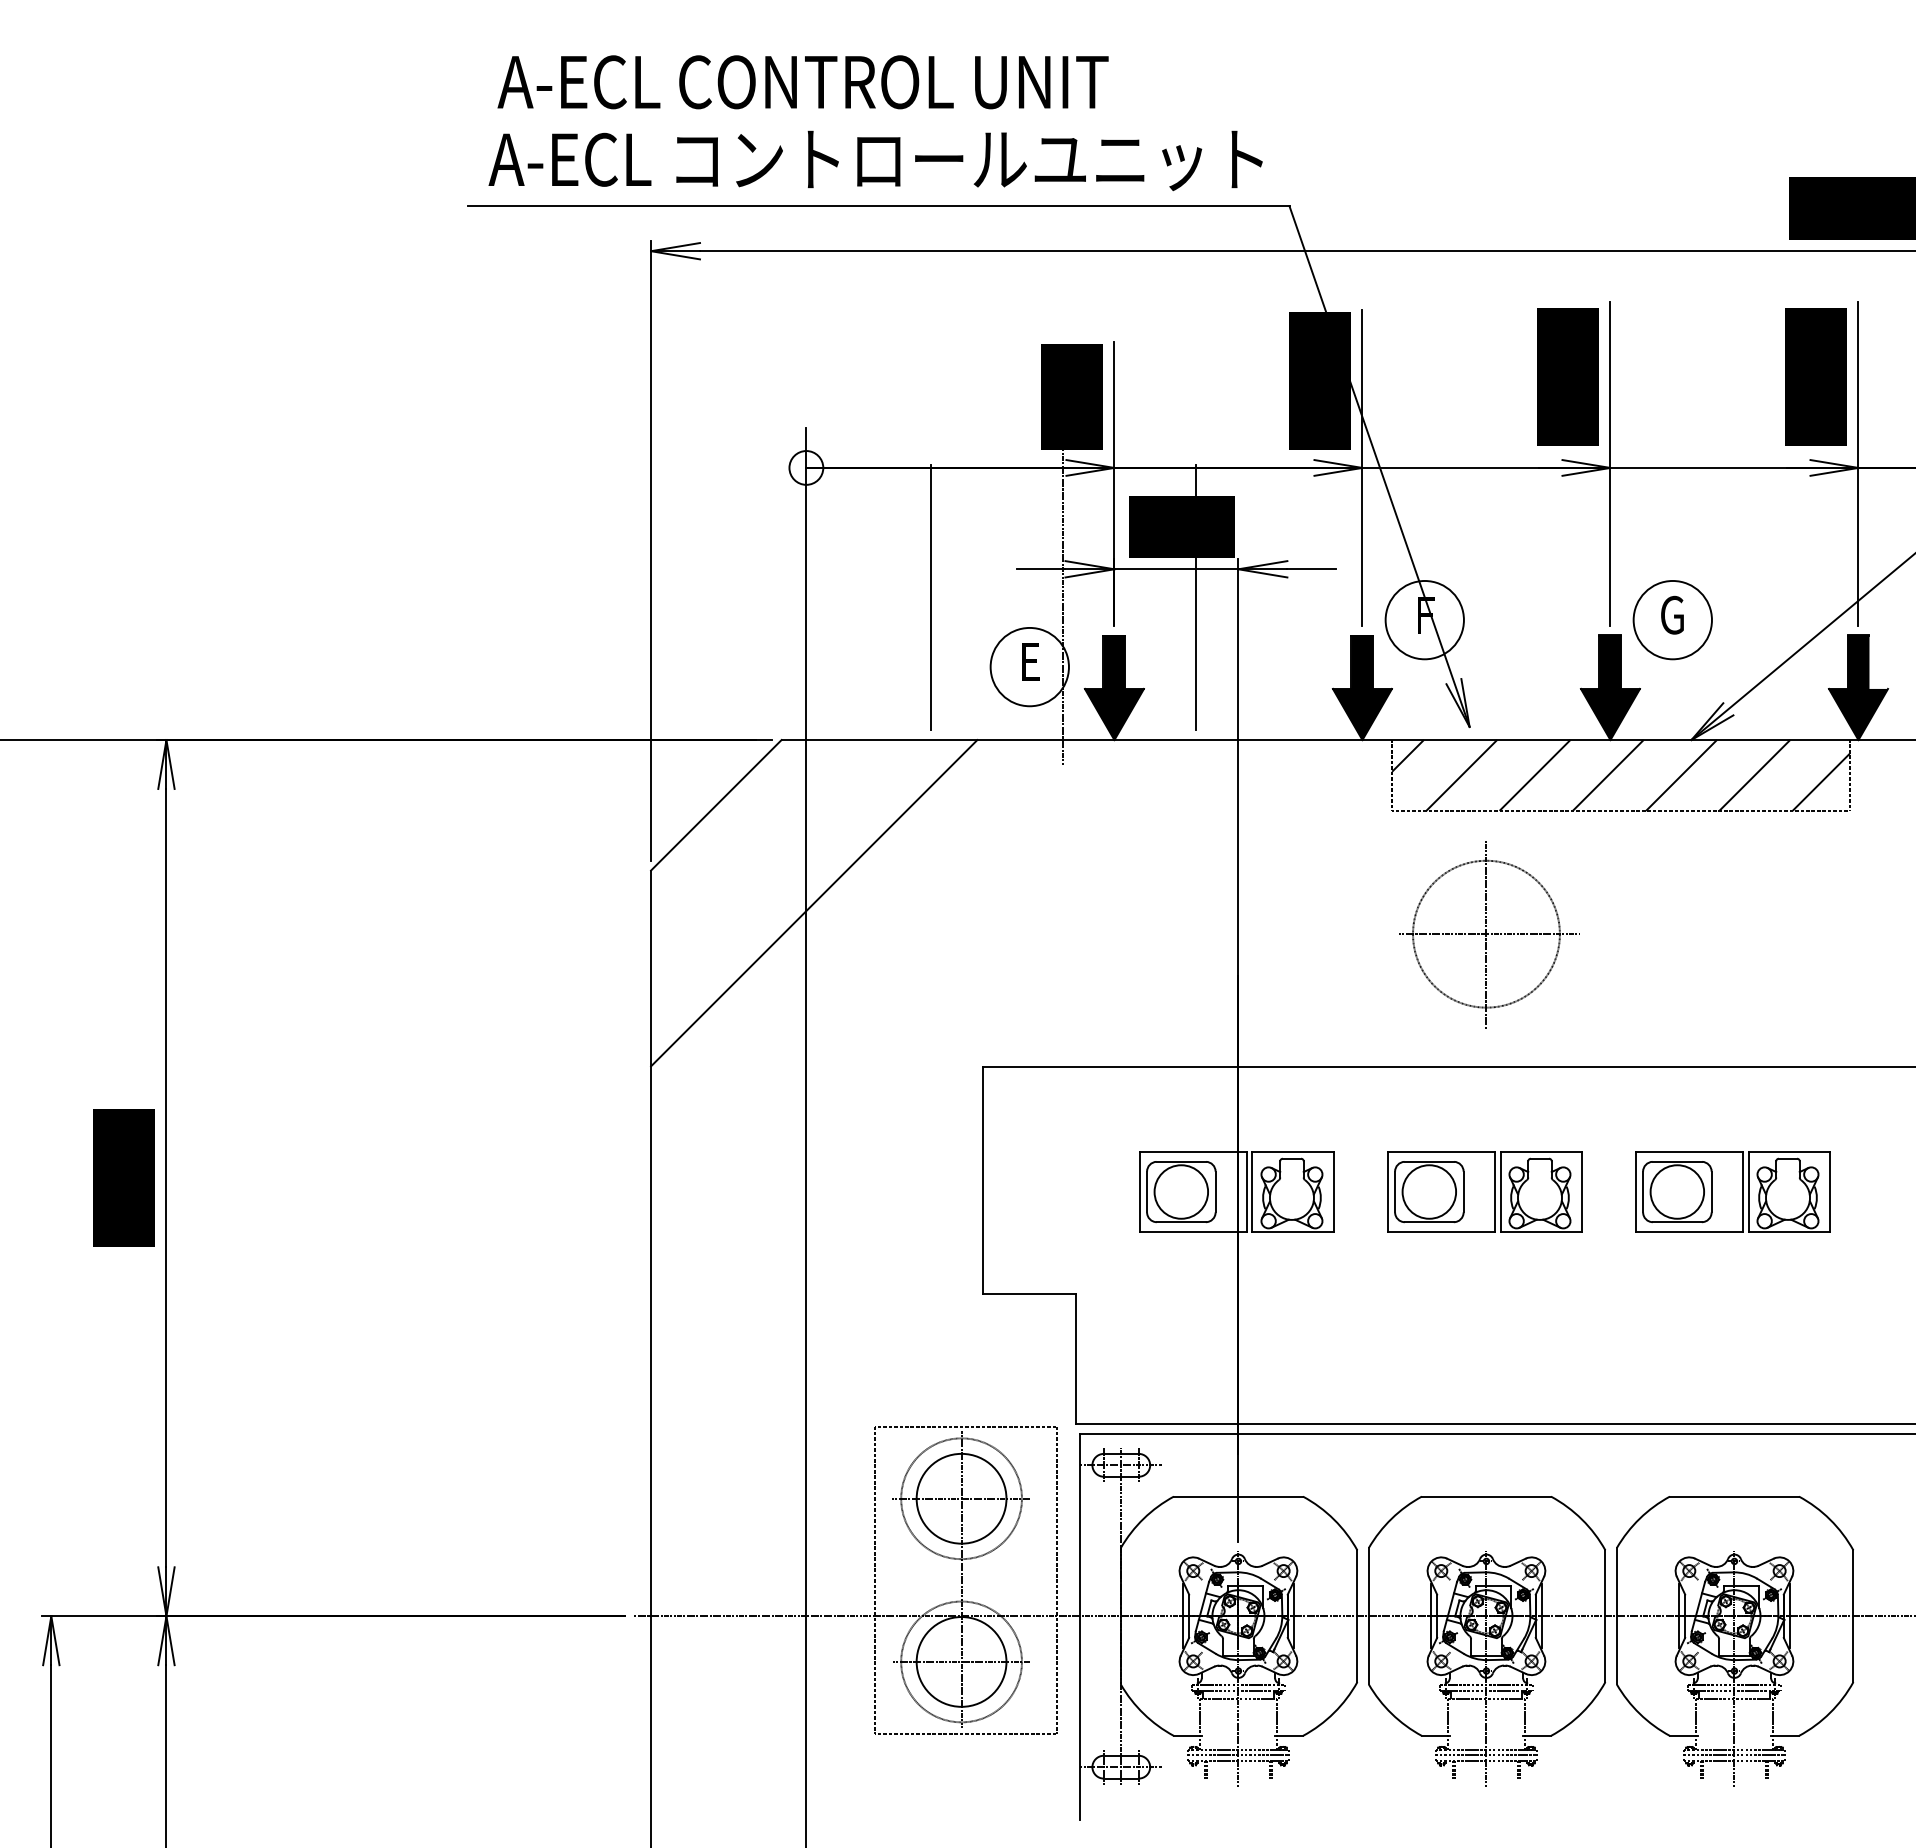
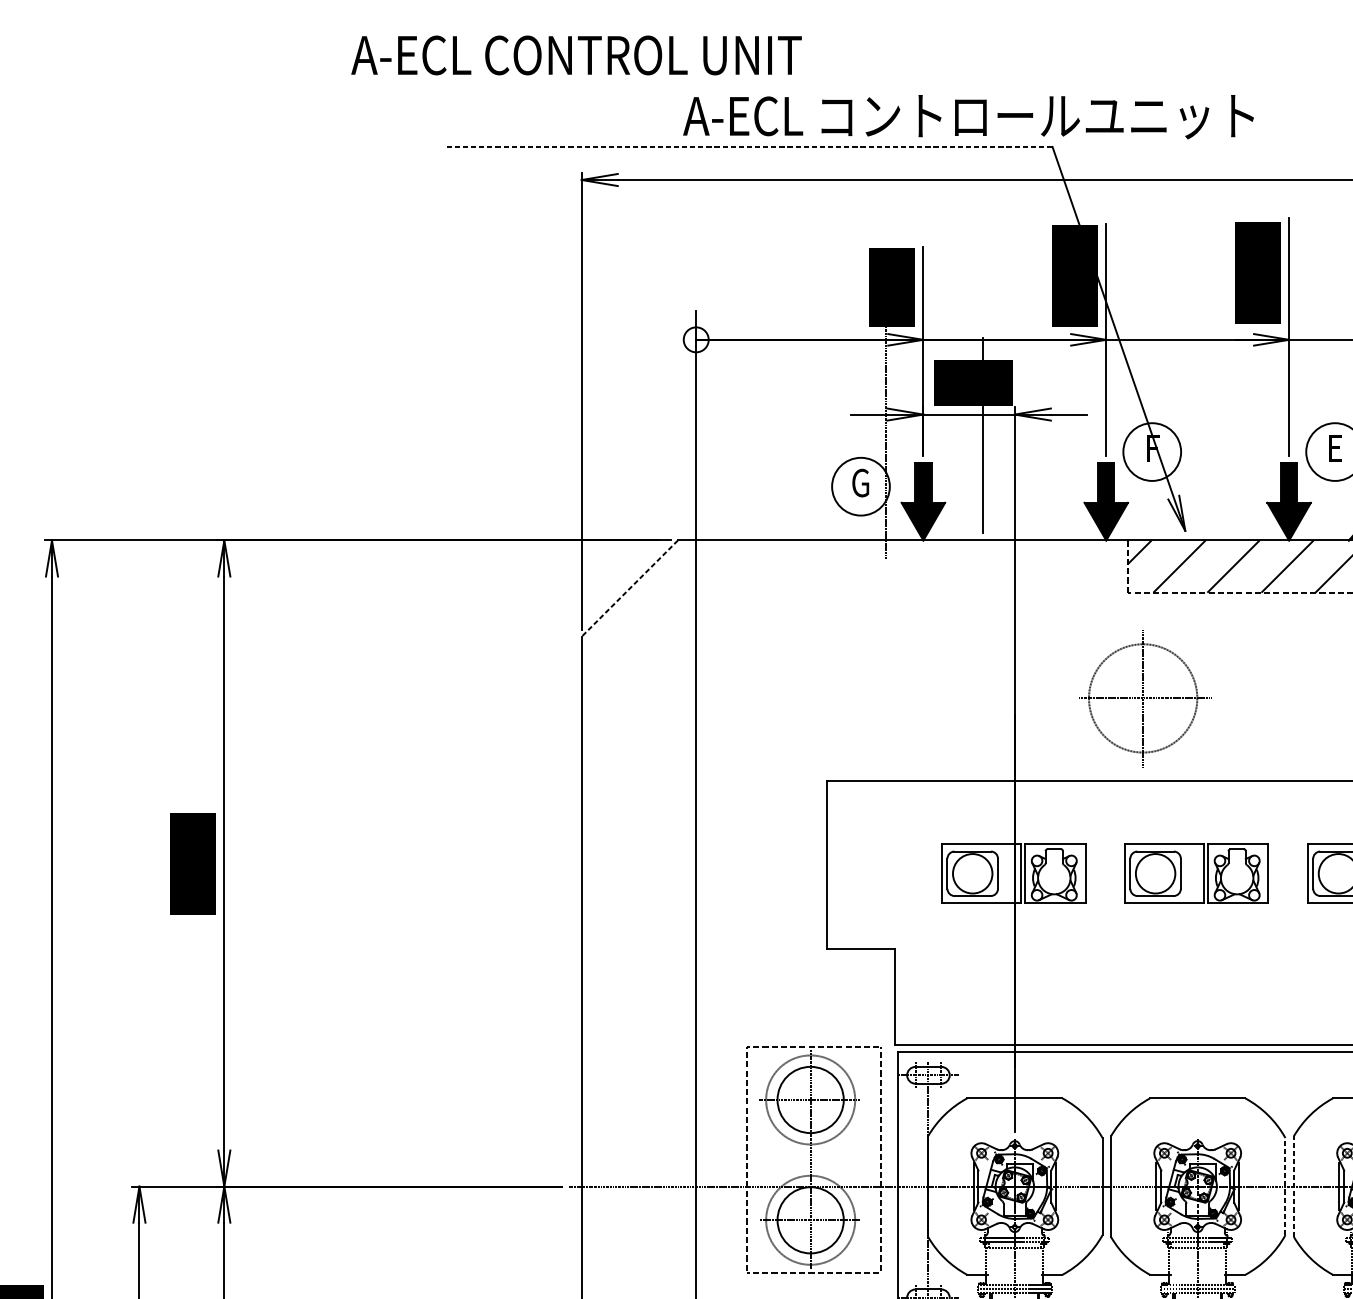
text: (802, 82) -> (576, 55), moved
text: (875, 160) -> (968, 116), moved
line: (878, 206) -> (749, 147), solid -> dashed
line: (930, 597) -> (787, 435), removed
text: (1672, 614) -> (1334, 447), G -> E
text: (1029, 661) -> (860, 482), E -> G
line: (715, 805) -> (629, 588), solid -> dashed
line: (814, 903) -> (702, 661), removed
part: (1489, 934) -> (1145, 698), moved
line: (1616, 1615) -> (1293, 1186), solid -> dashed
line: (1605, 1616) -> (1285, 1186), solid -> dashed

